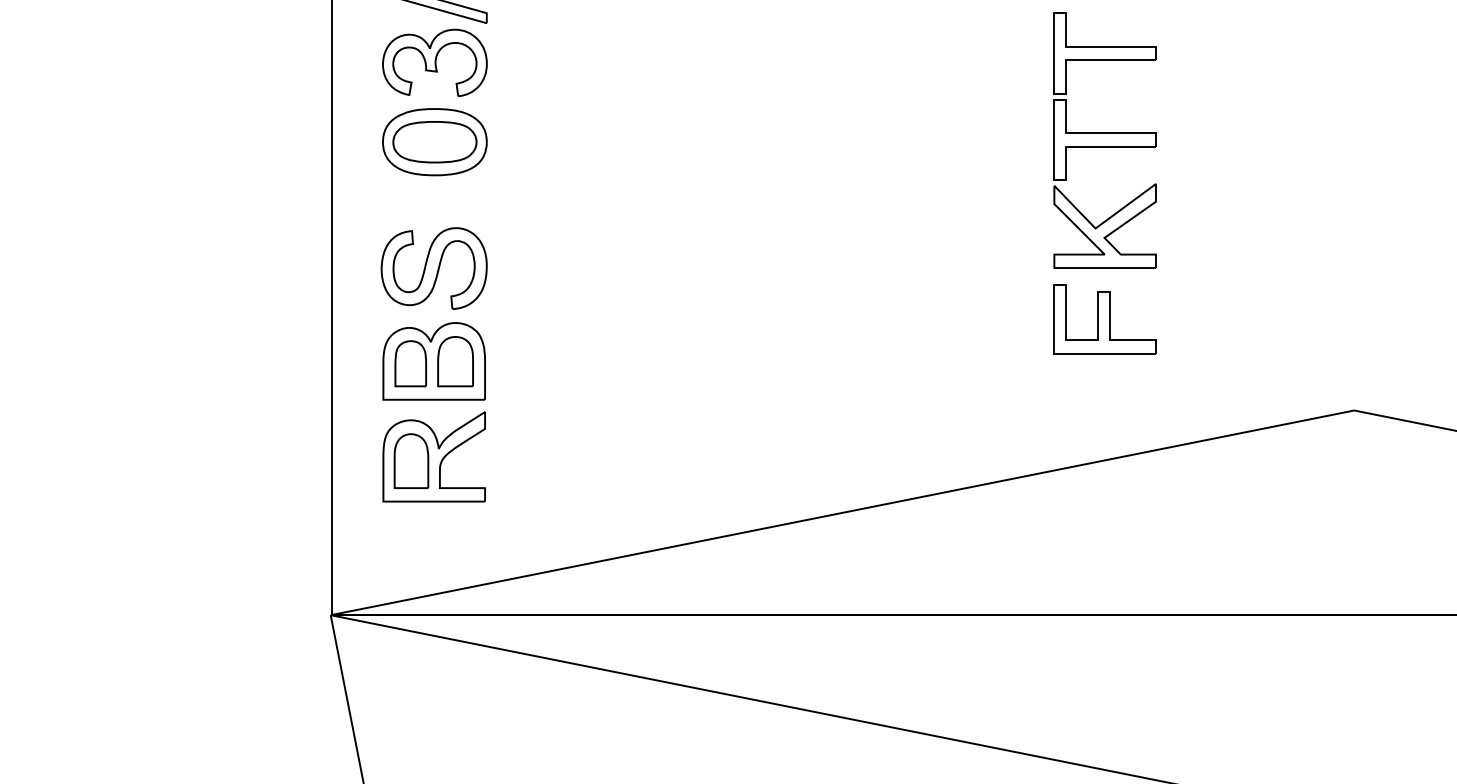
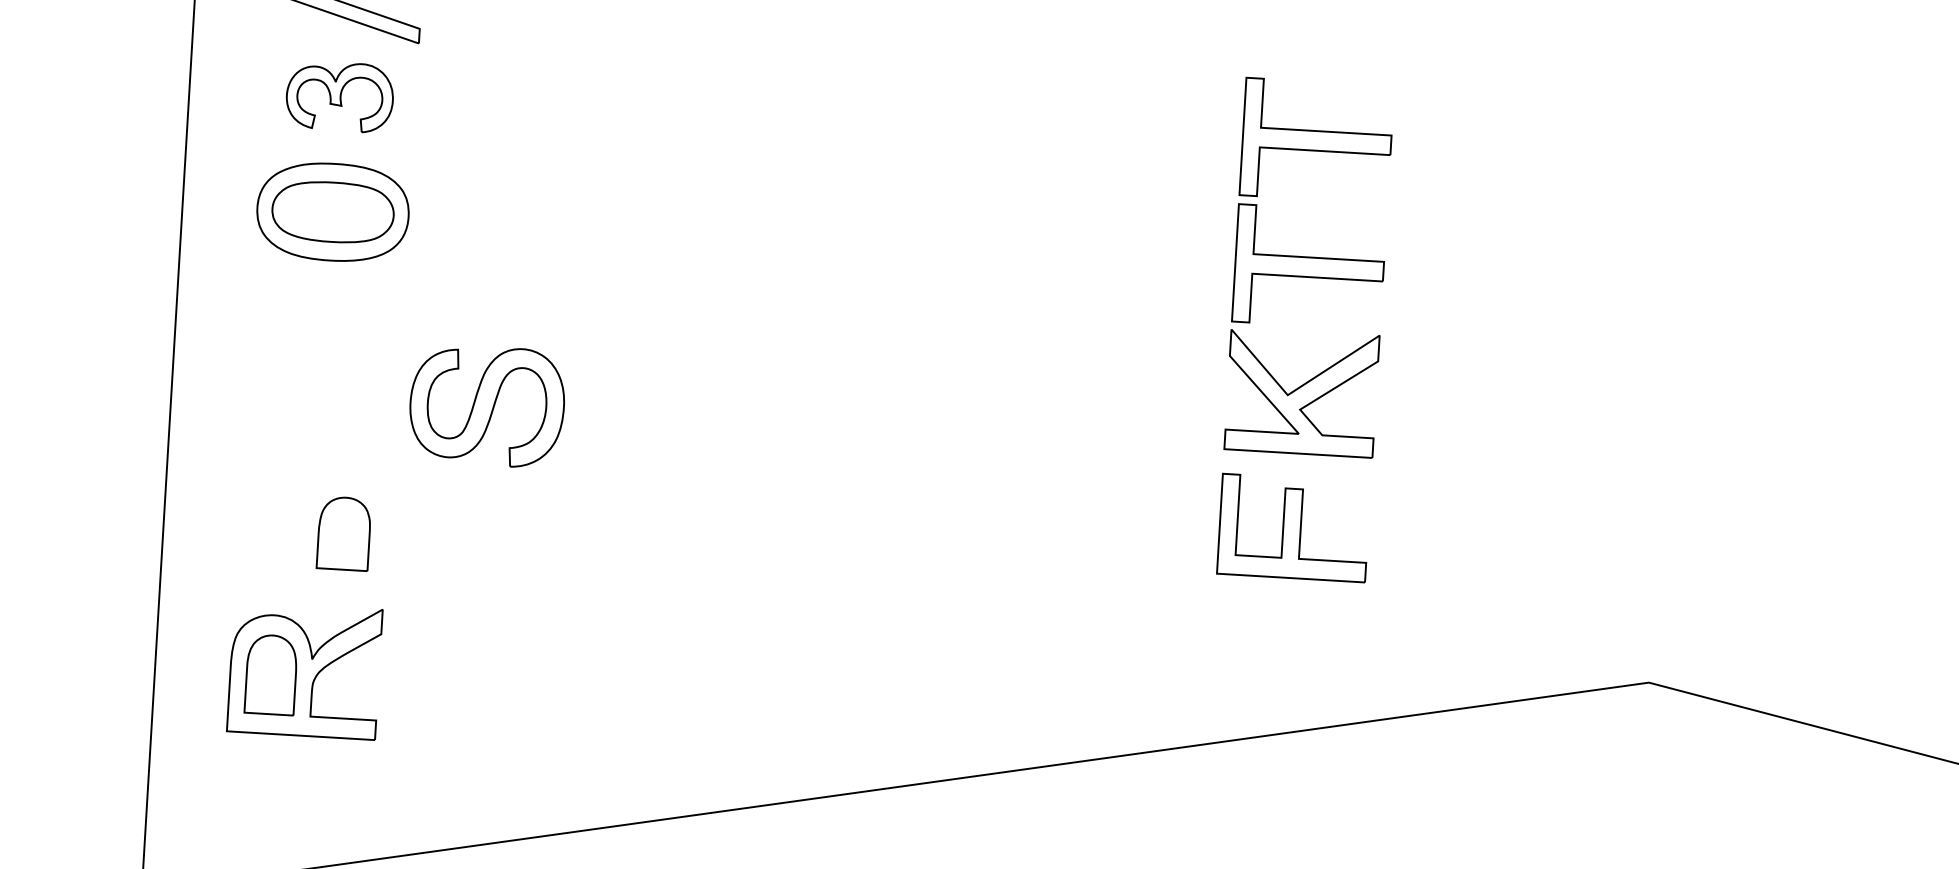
part: (434, 62) -> (339, 96), size x0.7
part: (433, 268) -> (486, 405), moved
part: (433, 361) -> (312, 531), removed

